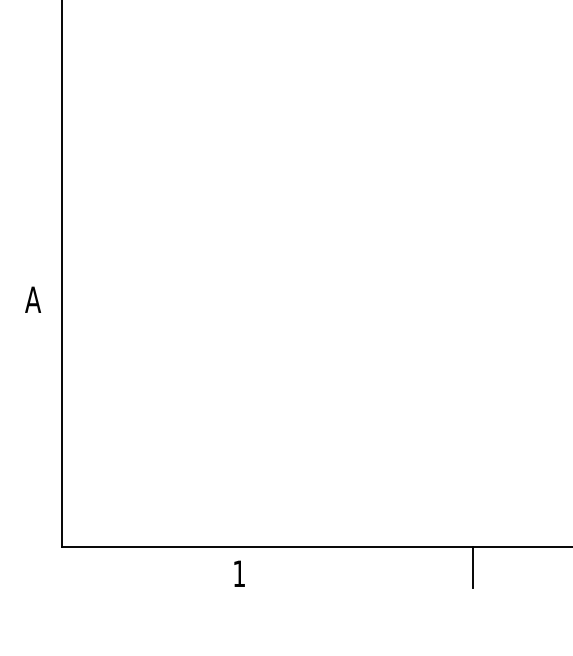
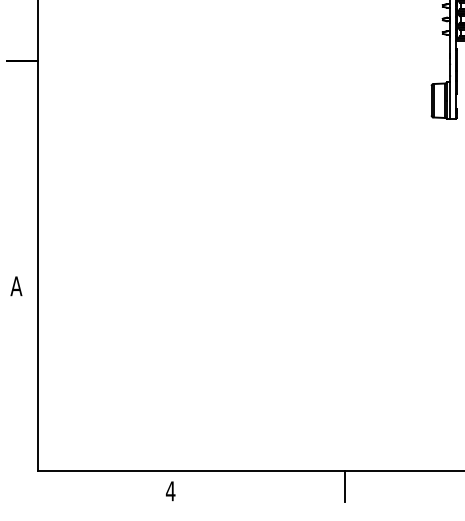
text: (239, 574) -> (170, 491), 1 -> 4

